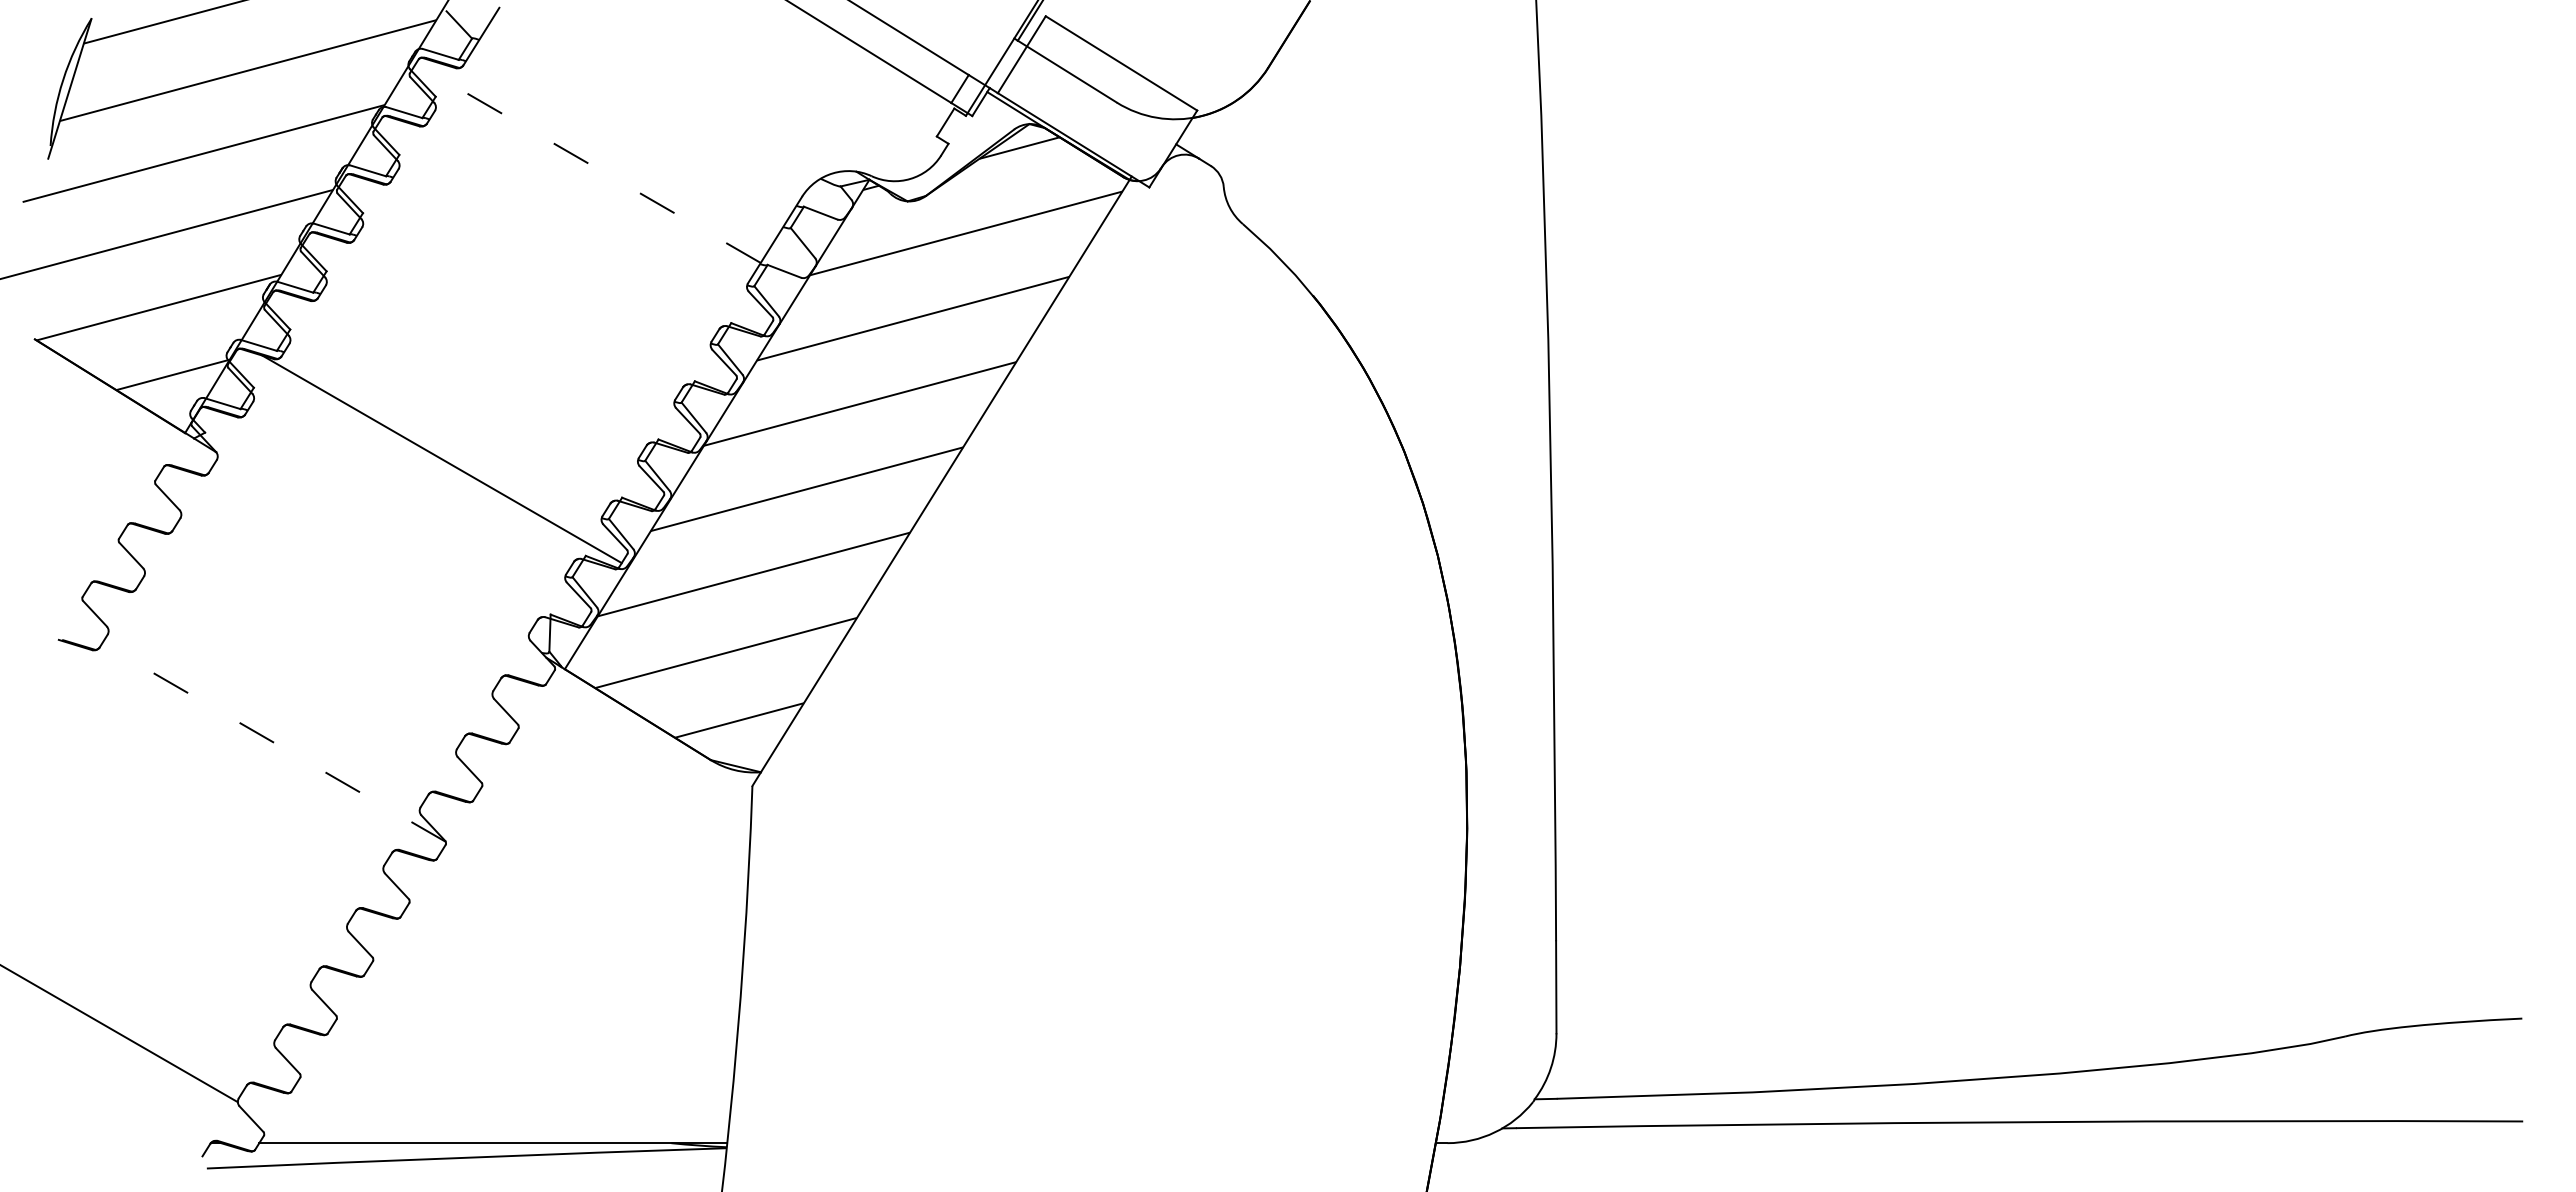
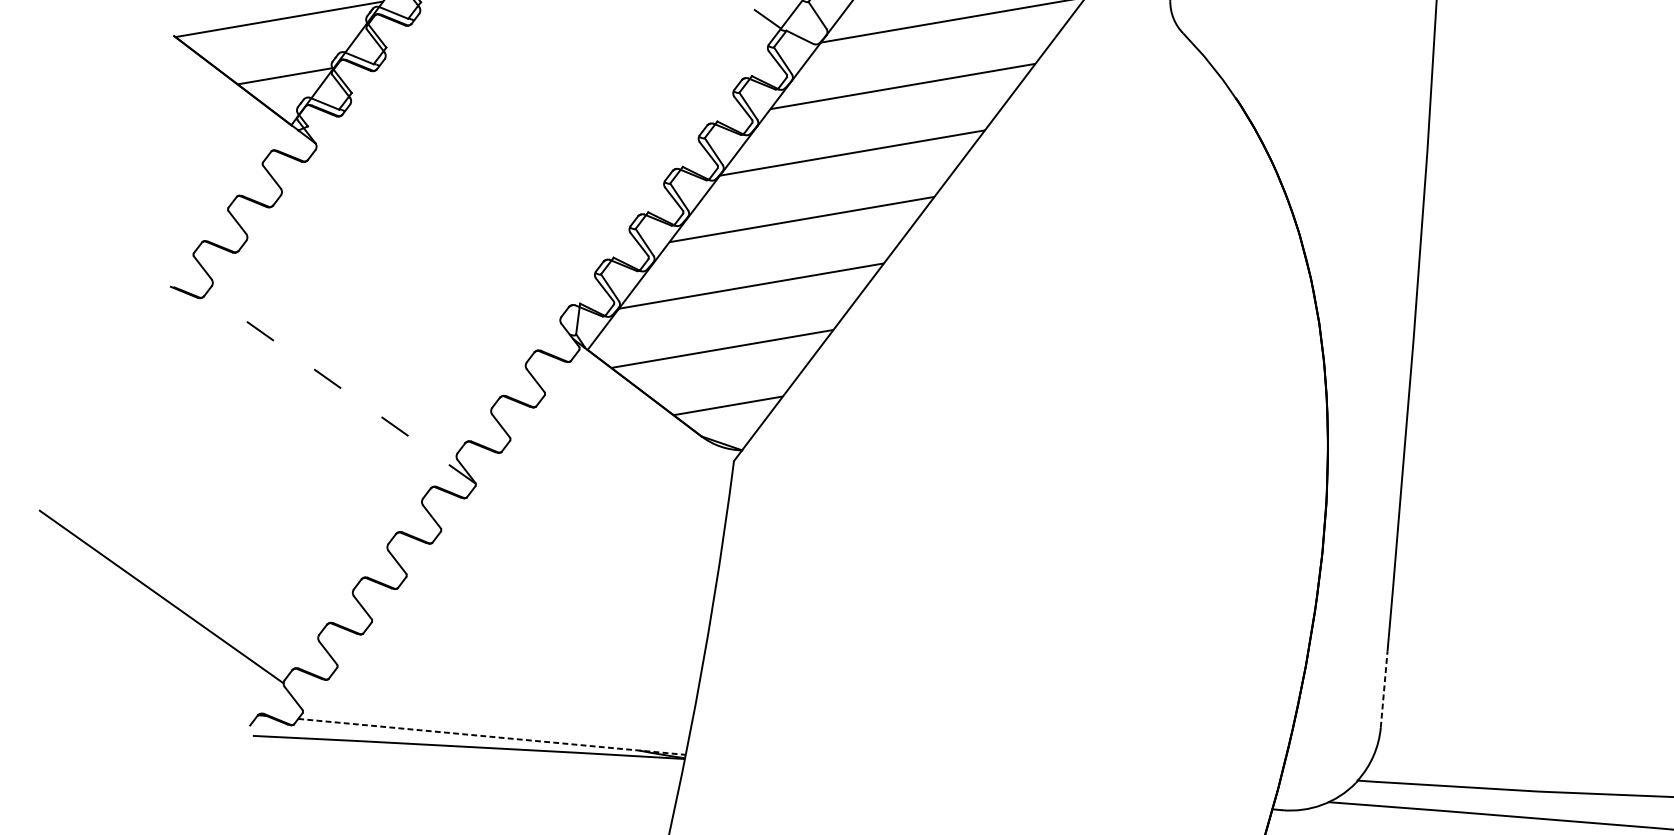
line: (441, 459) -> (501, 166), removed
line: (1556, 986) -> (1384, 688), solid -> dashed
line: (493, 1143) -> (492, 737), solid -> dashed

